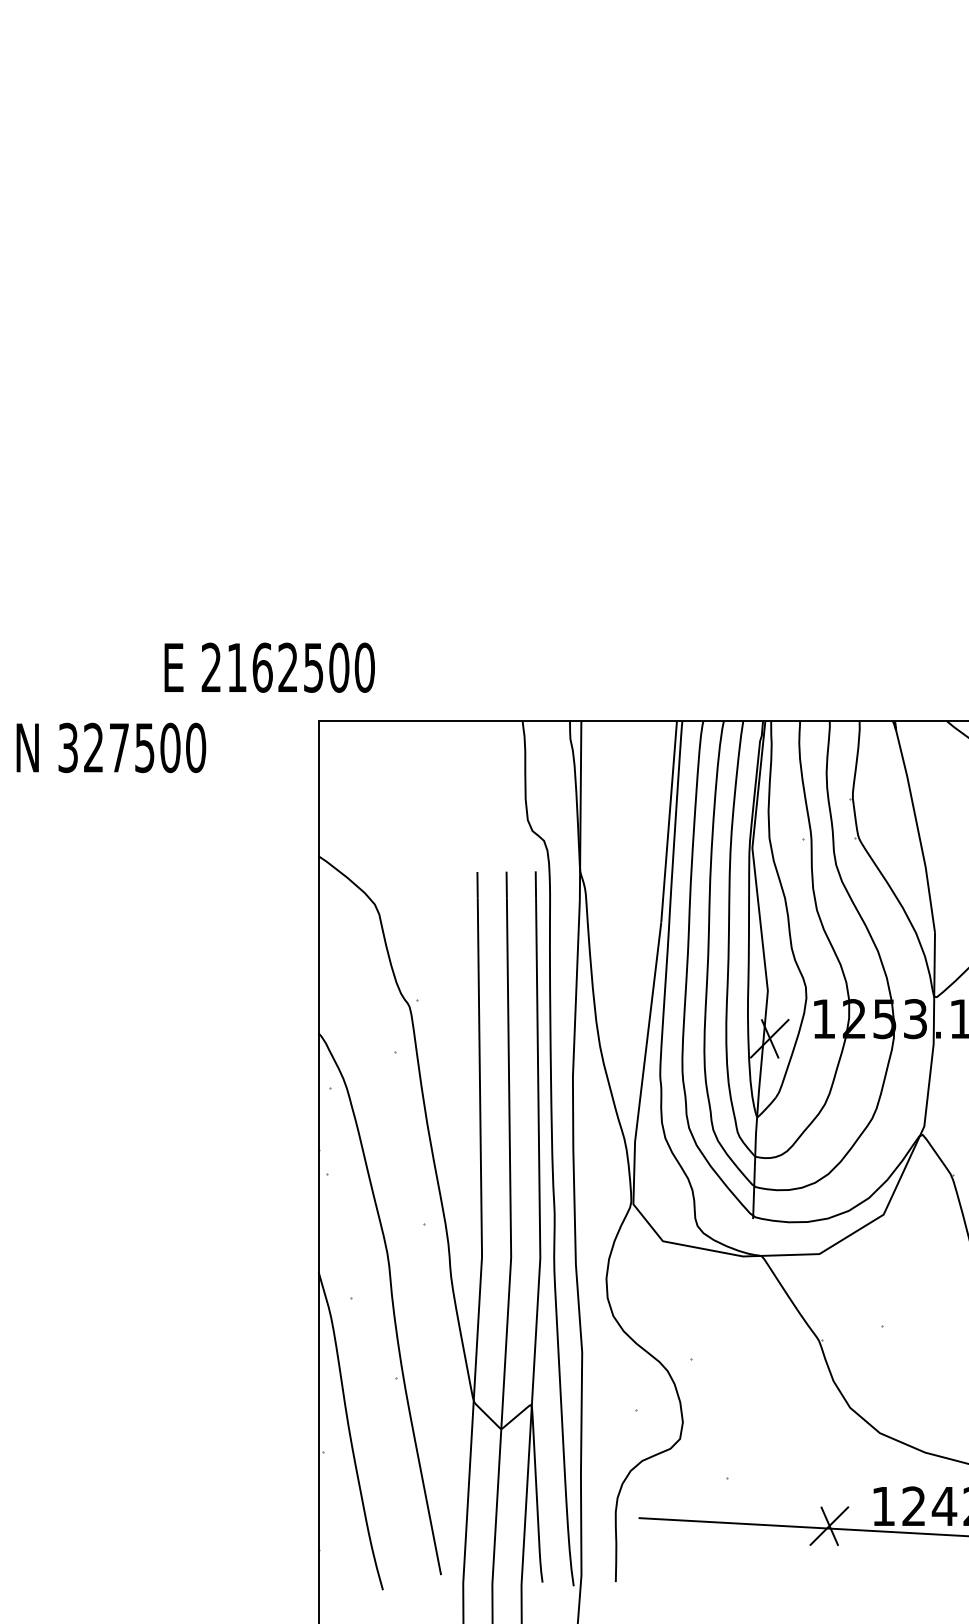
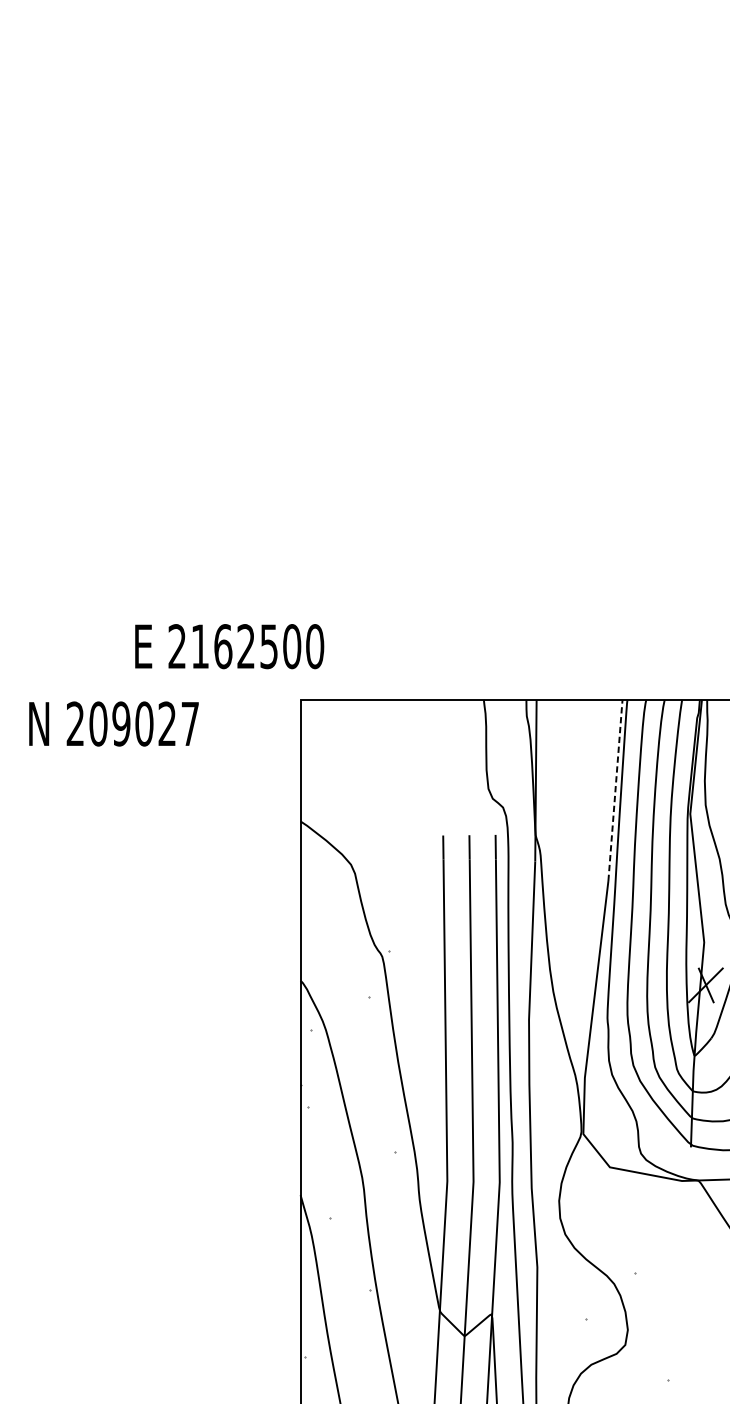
text: (269, 667) -> (229, 646), moved
text: (132, 747) -> (133, 723), 327500 -> 209027
line: (669, 821) -> (615, 790), solid -> dashed

